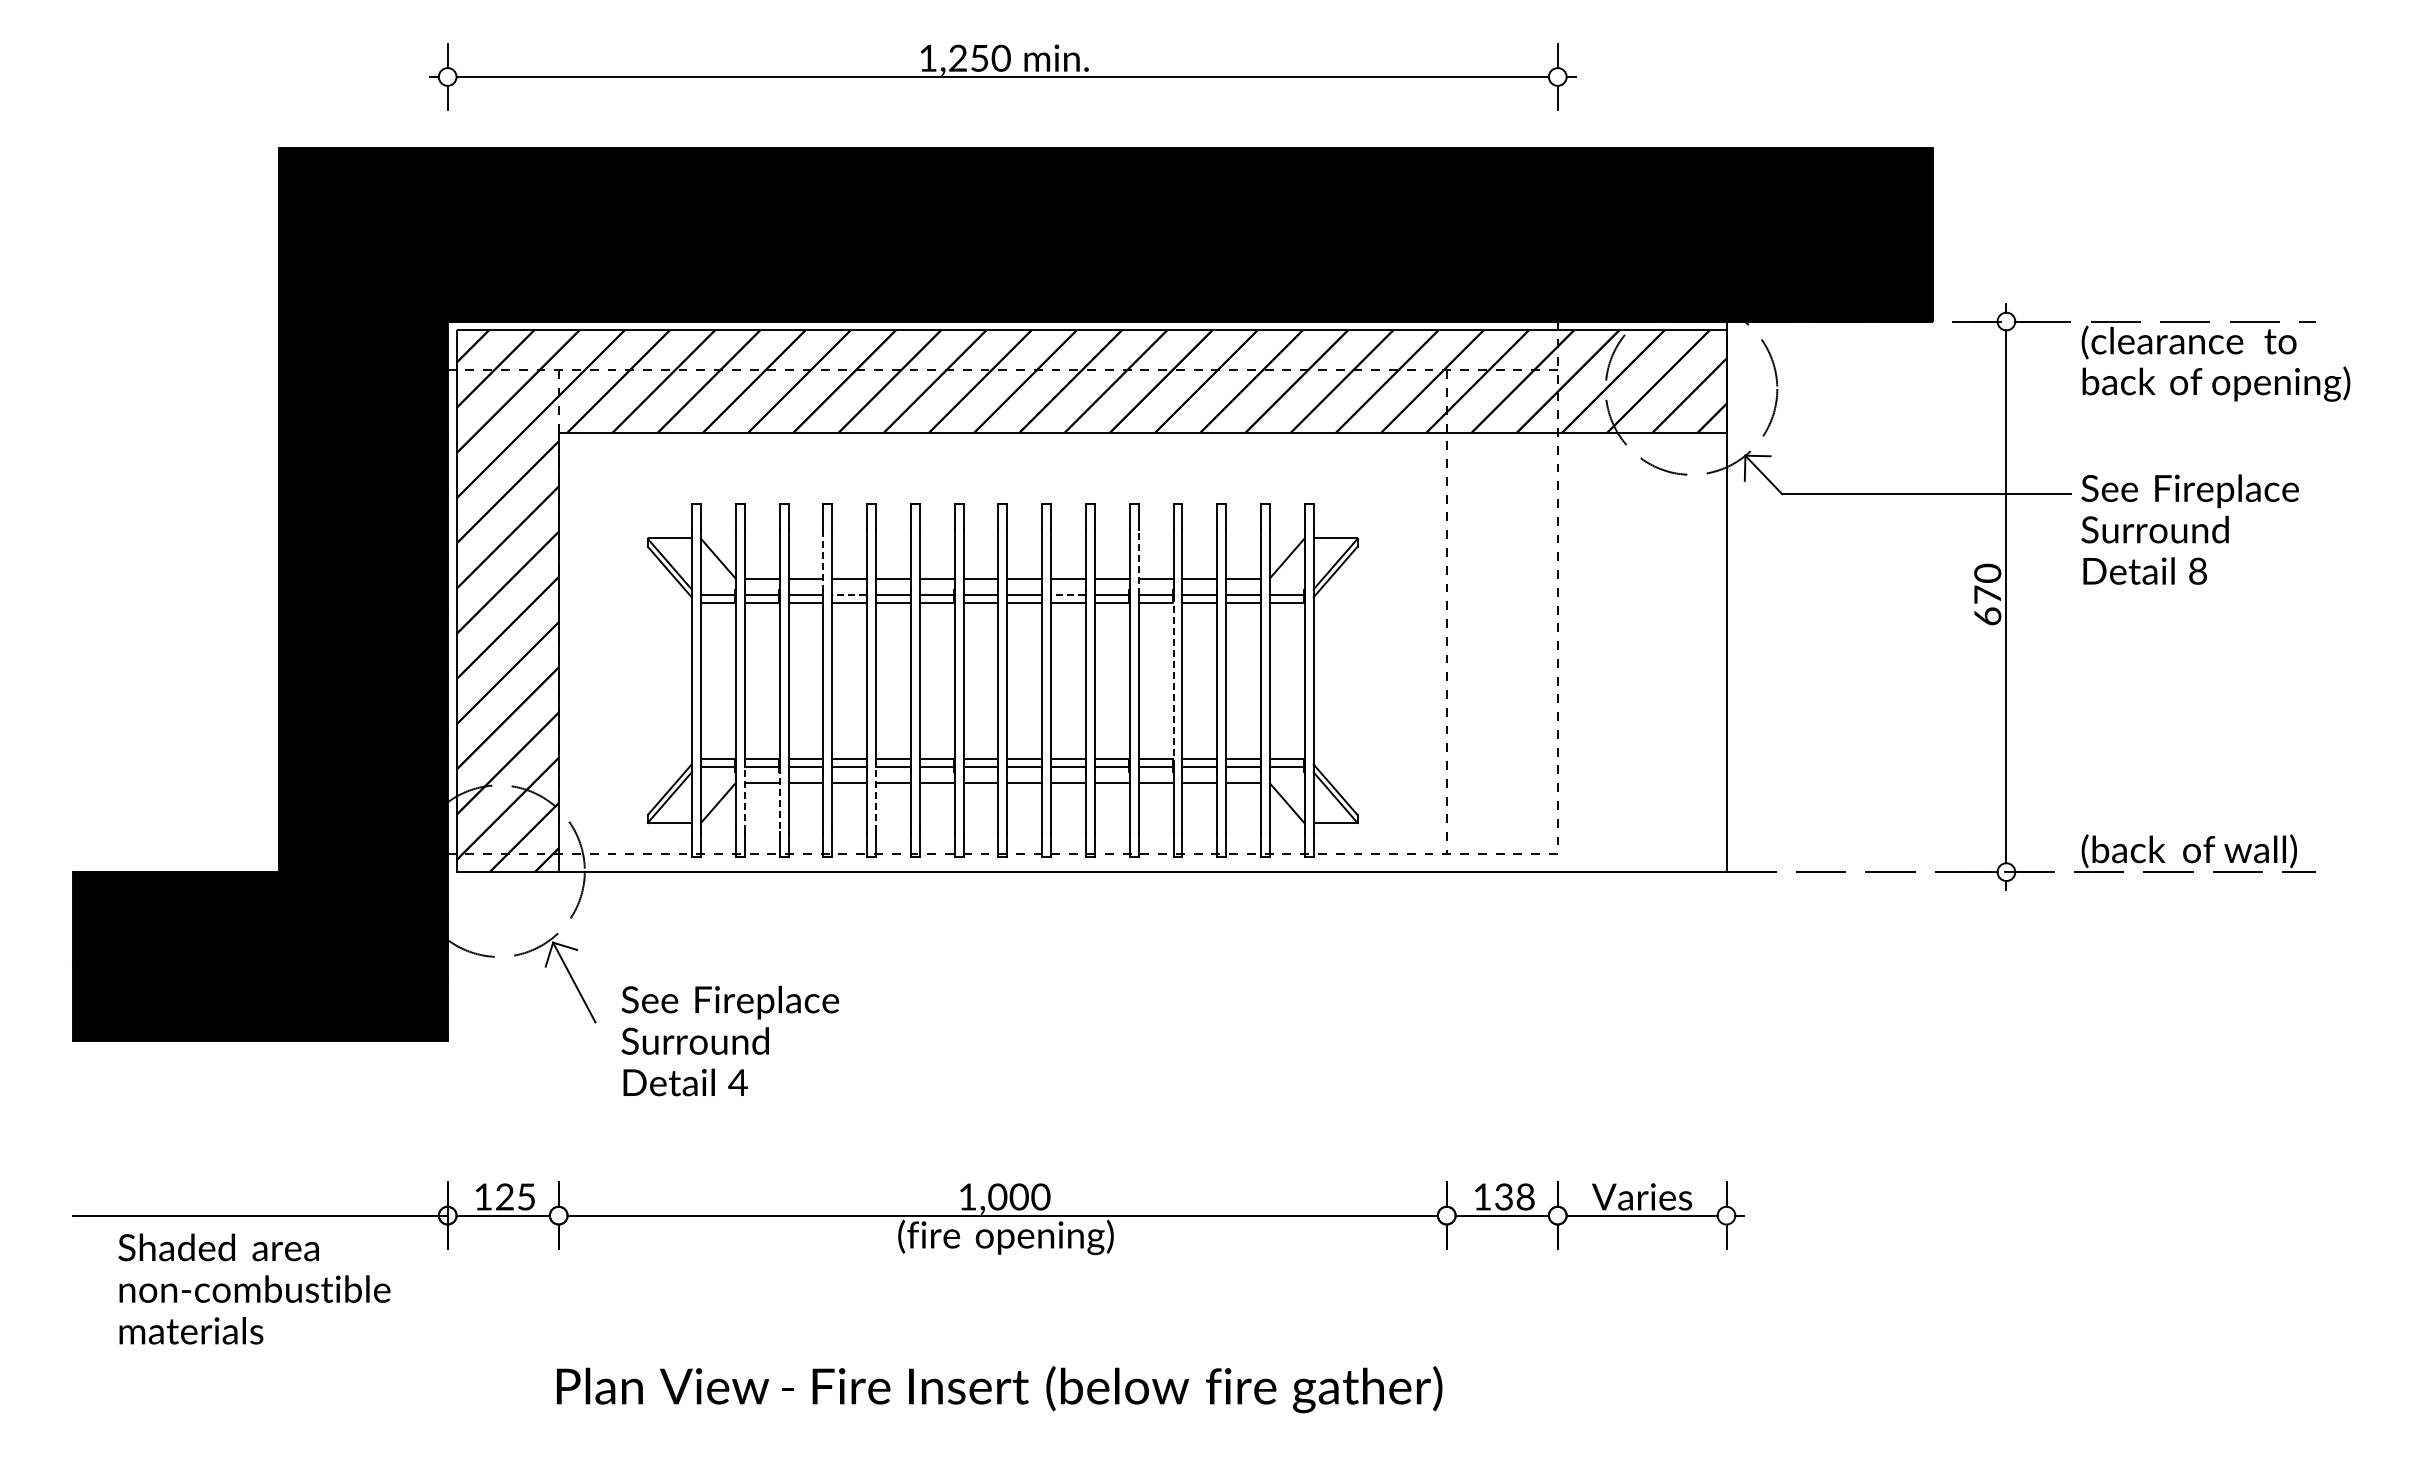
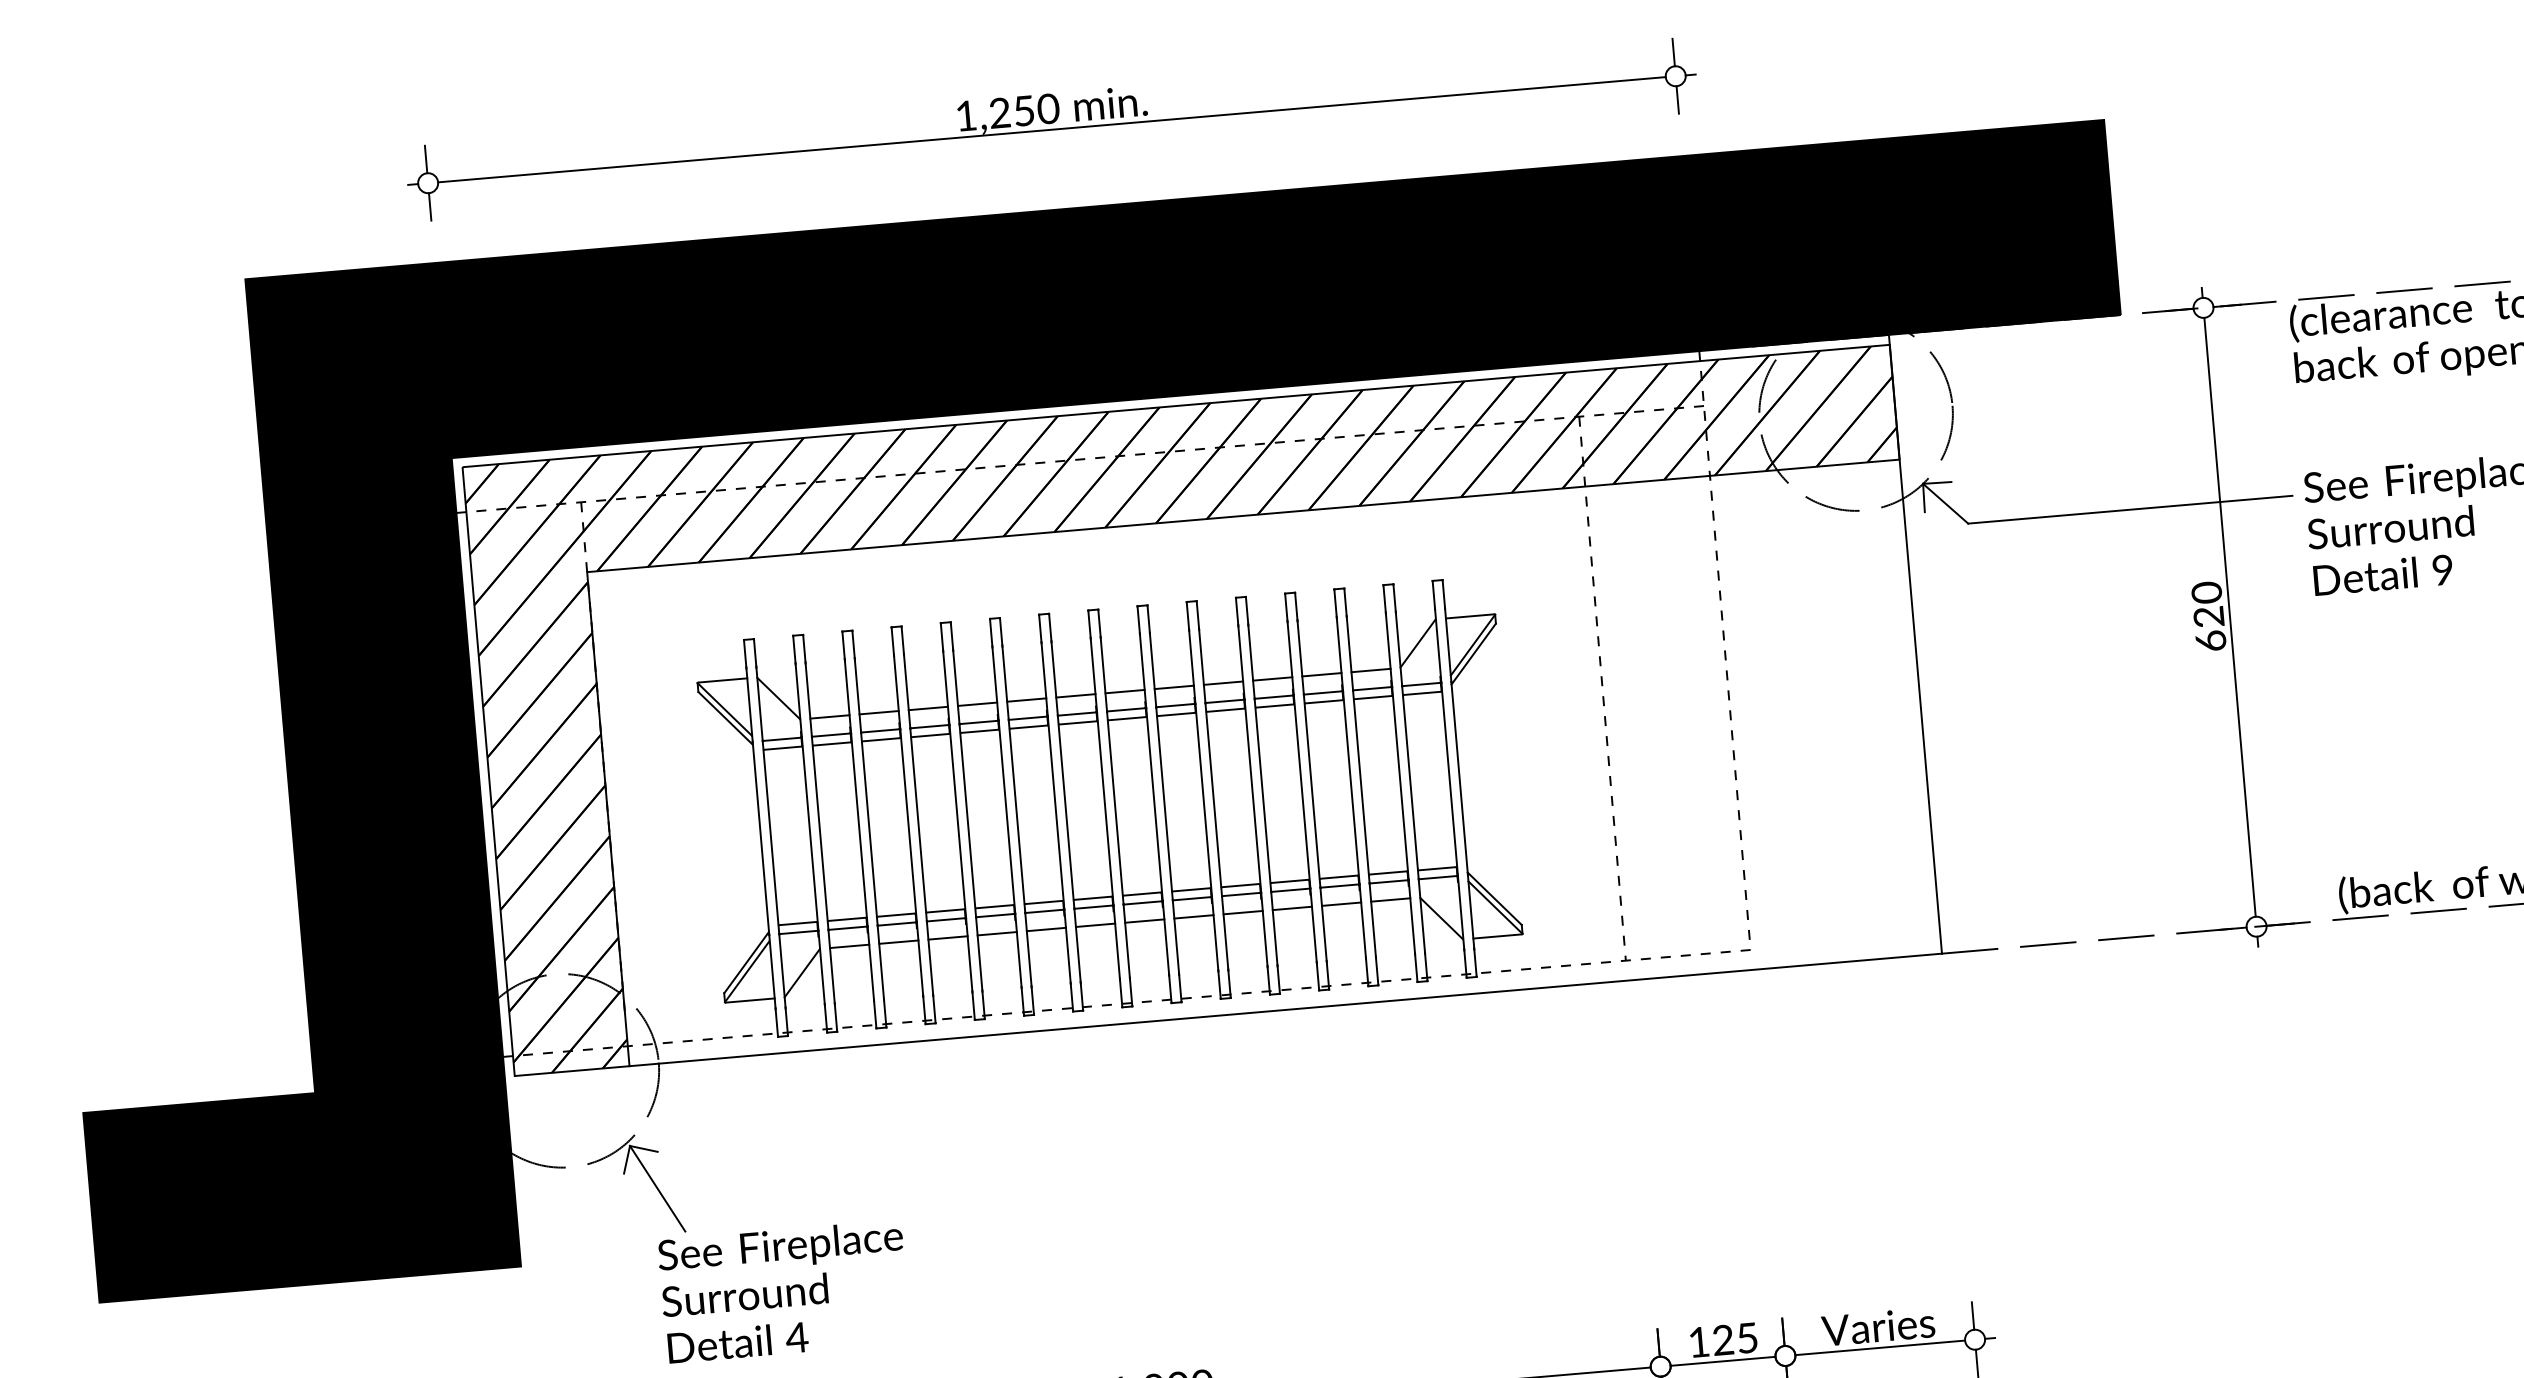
line: (1138, 561) -> (1251, 661), dashed -> solid
line: (823, 562) -> (897, 692), dashed -> solid
text: (2197, 572) -> (2442, 571), 8 -> 9
line: (849, 594) -> (929, 726), dashed -> solid
line: (1067, 594) -> (1174, 705), dashed -> solid
text: (1987, 594) -> (2208, 616), 670 -> 620
line: (1173, 681) -> (1302, 792), dashed -> solid
line: (744, 799) -> (831, 966), dashed -> solid
line: (876, 799) -> (979, 953), dashed -> solid
line: (779, 800) -> (870, 964), dashed -> solid
text: (730, 1040) -> (784, 1291), moved
text: (1514, 1196) -> (1734, 1338), 138 -> 125

